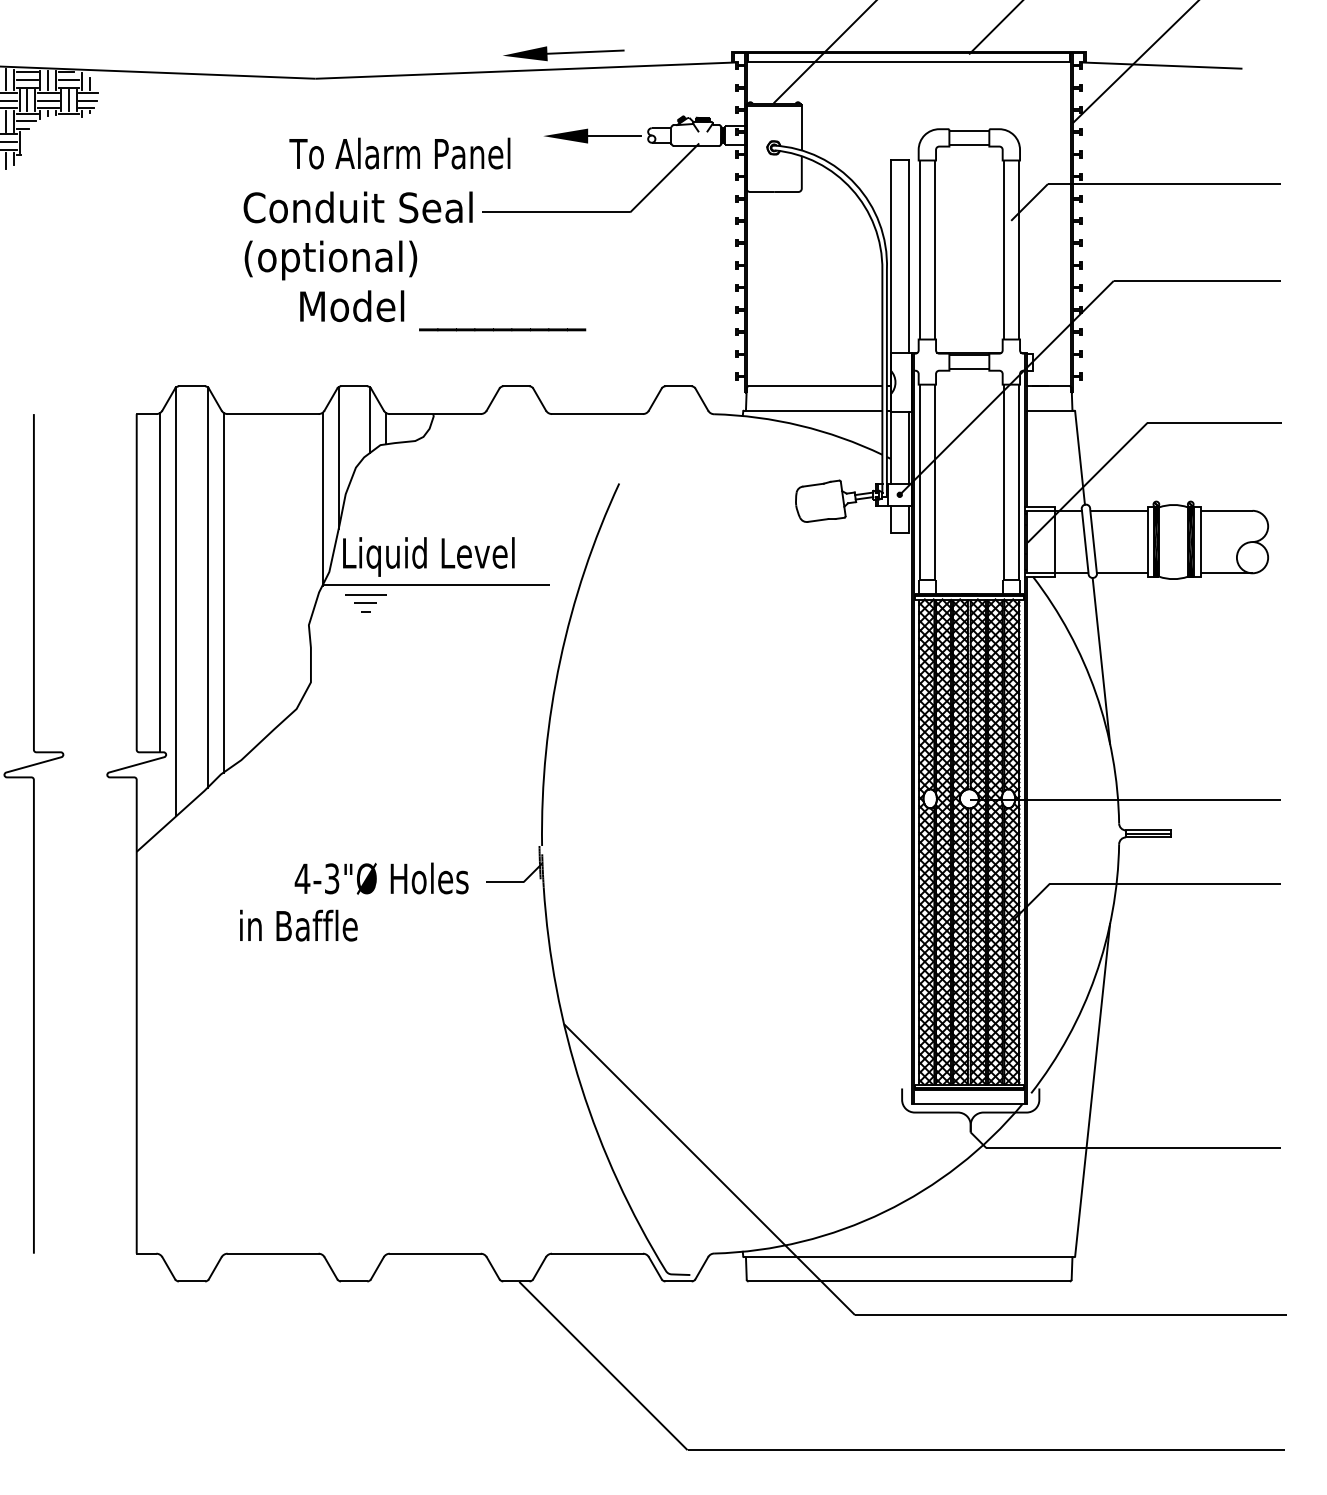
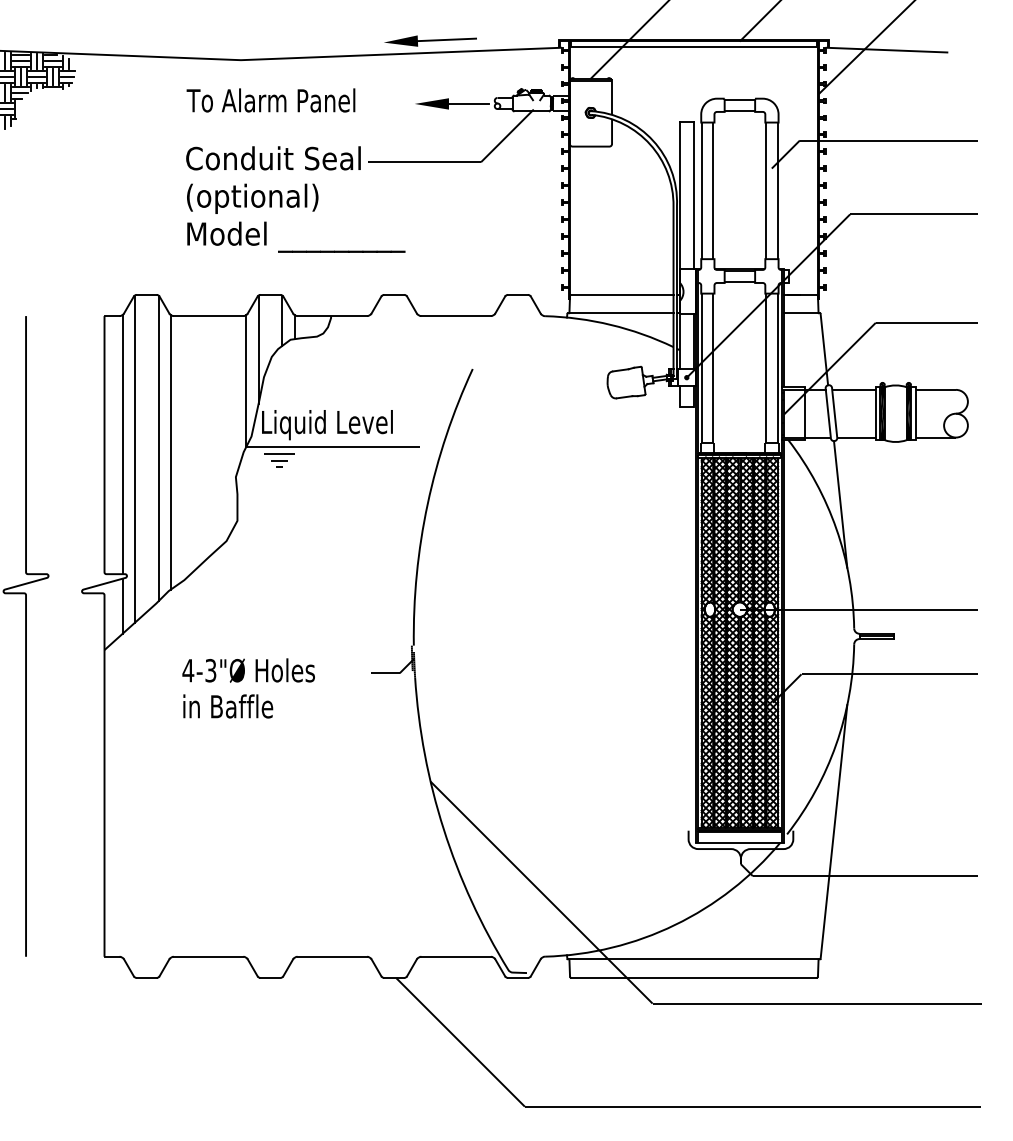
text: (399, 153) -> (270, 100), moved
text: (443, 310) -> (296, 237), moved
line: (160, 794) -> (122, 606), added
text: (381, 878) -> (248, 670), moved

